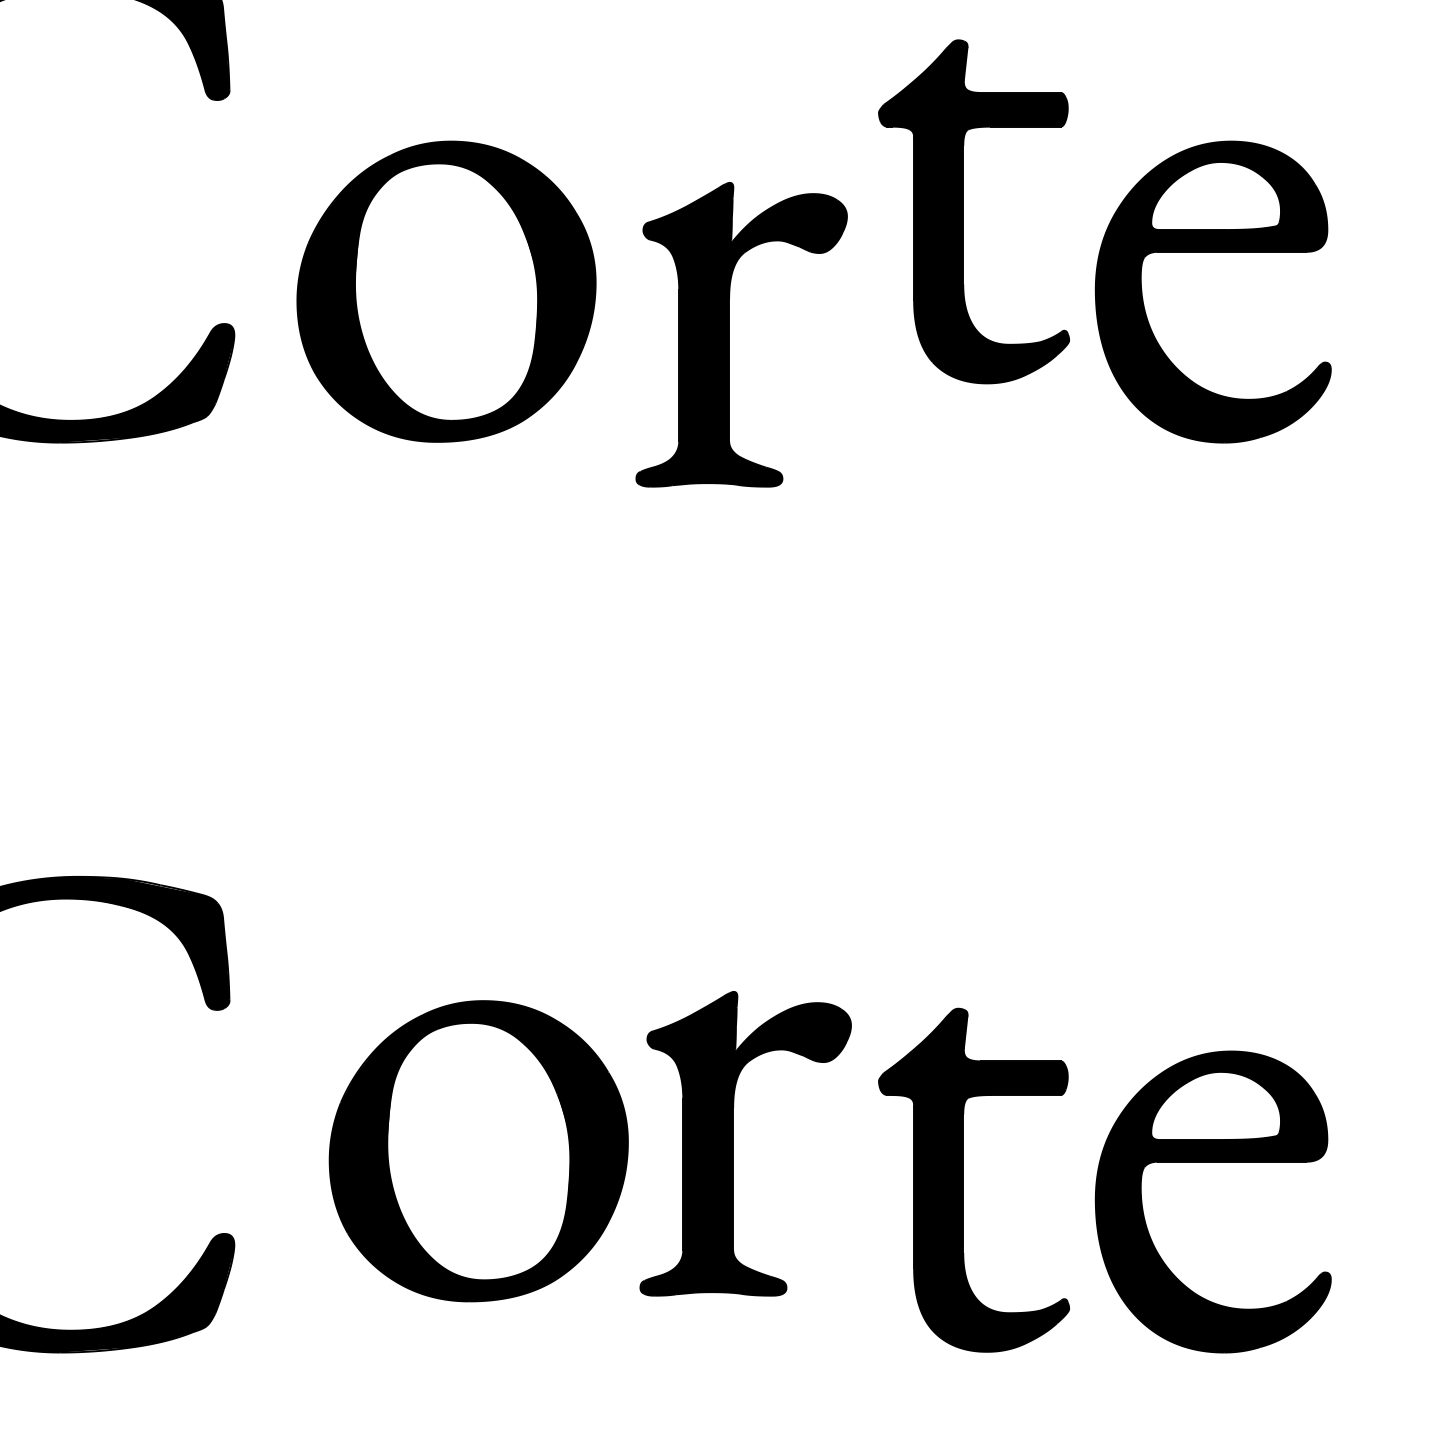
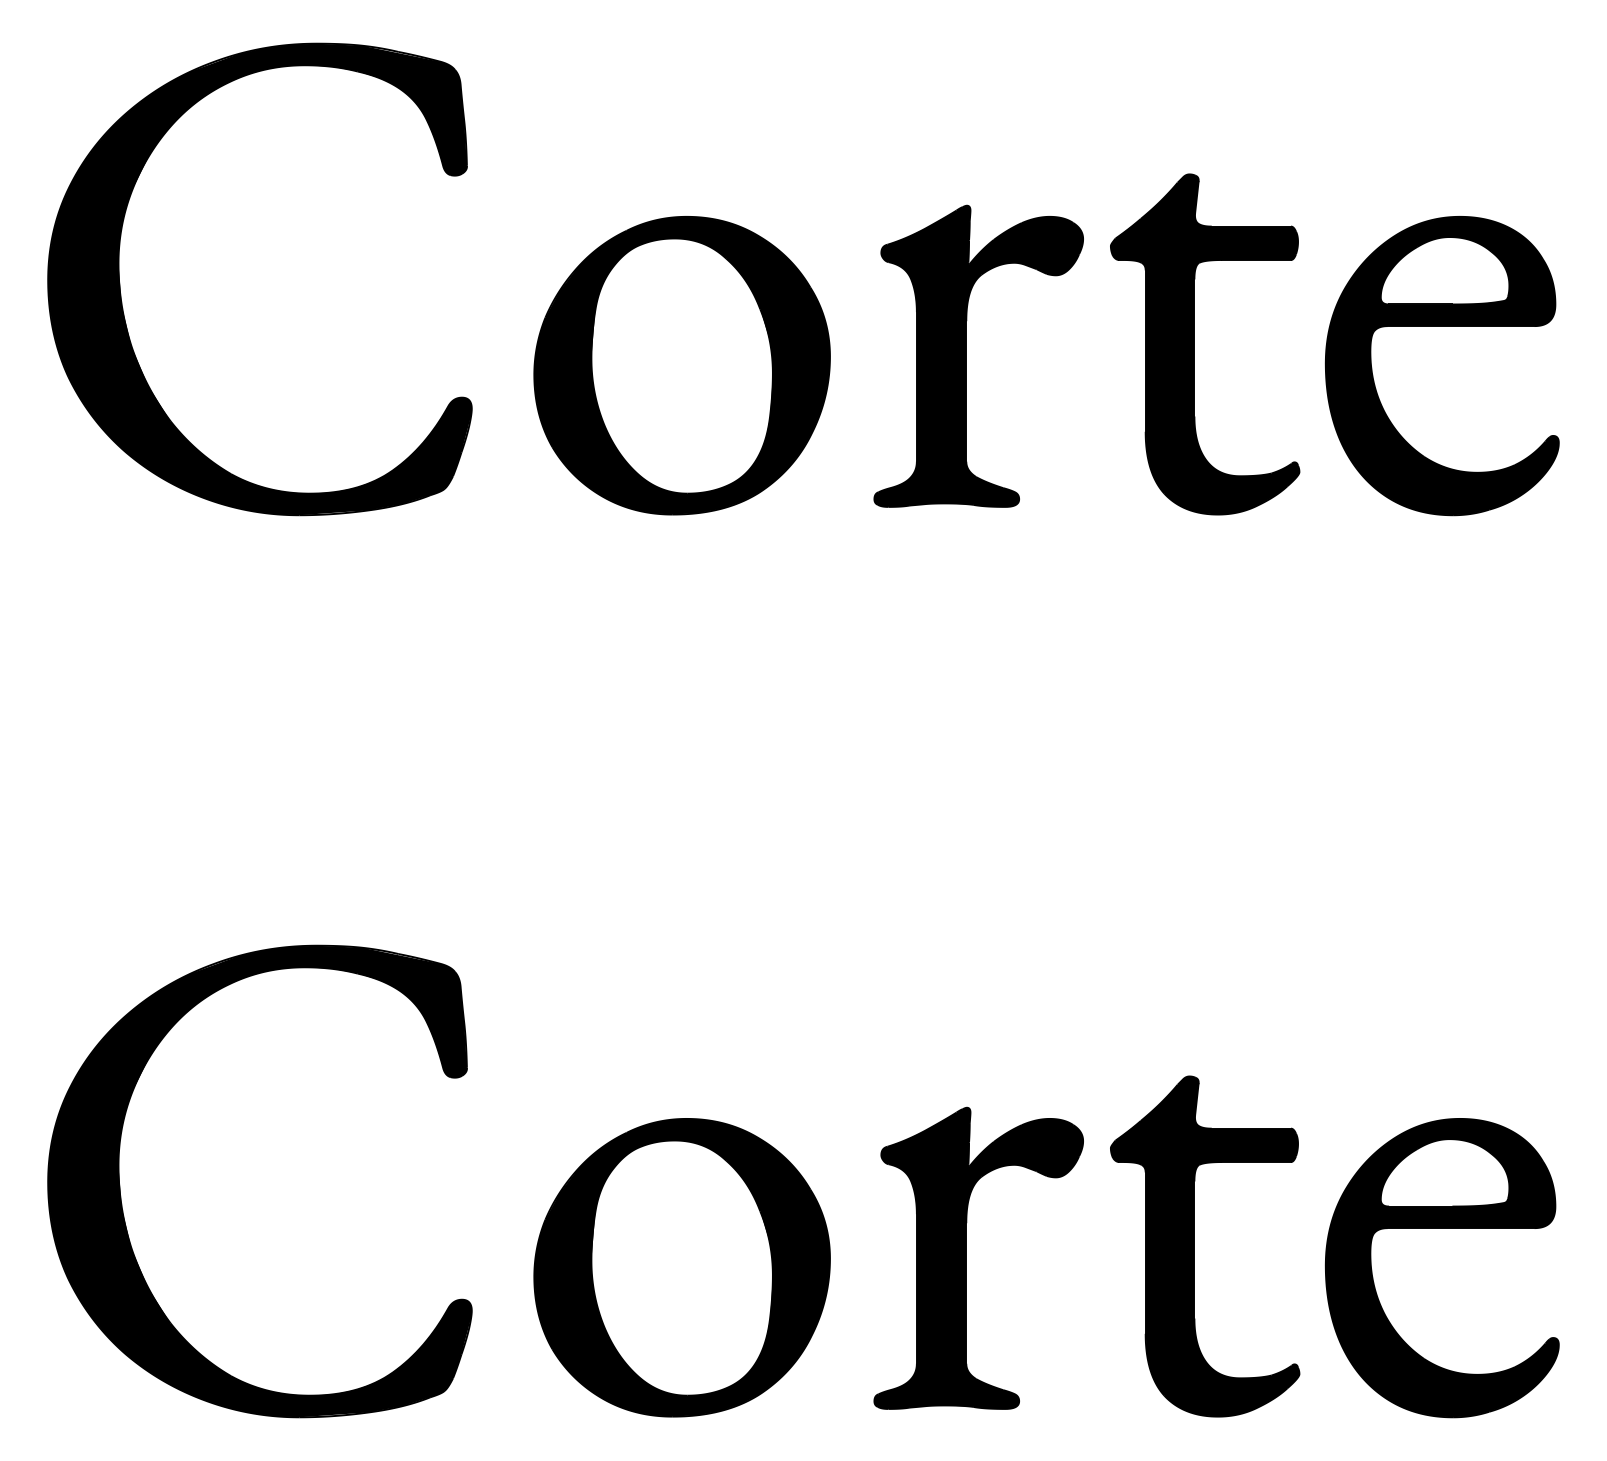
part: (963, 211) -> (1194, 344), moved
part: (729, 333) -> (966, 355), moved
part: (733, 1142) -> (966, 1257), moved
part: (478, 1150) -> (681, 1267), moved

